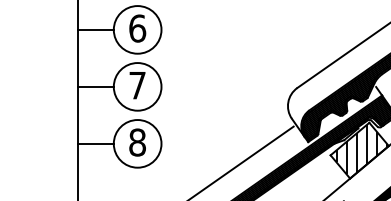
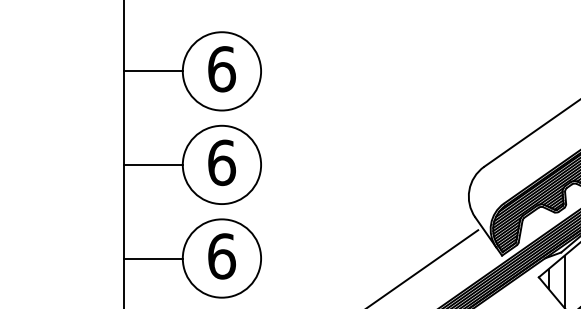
text: (137, 85) -> (221, 162), 7 -> 6
text: (137, 142) -> (221, 256), 8 -> 6

